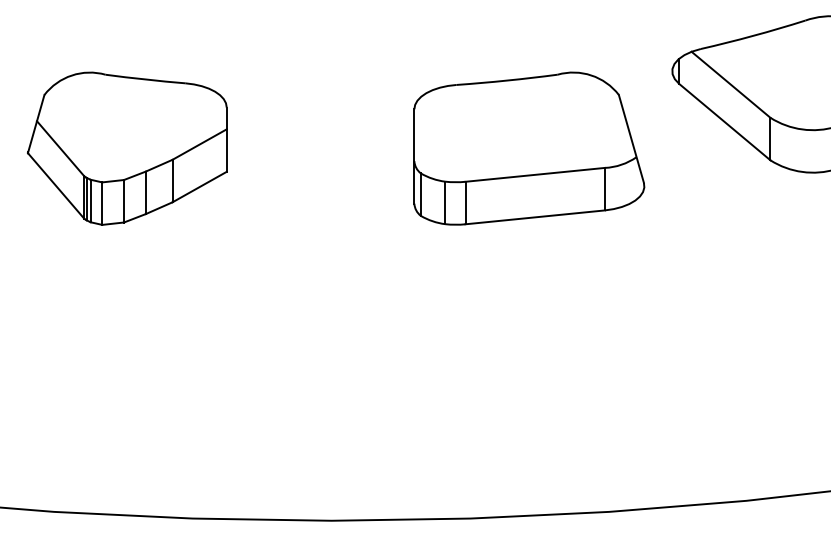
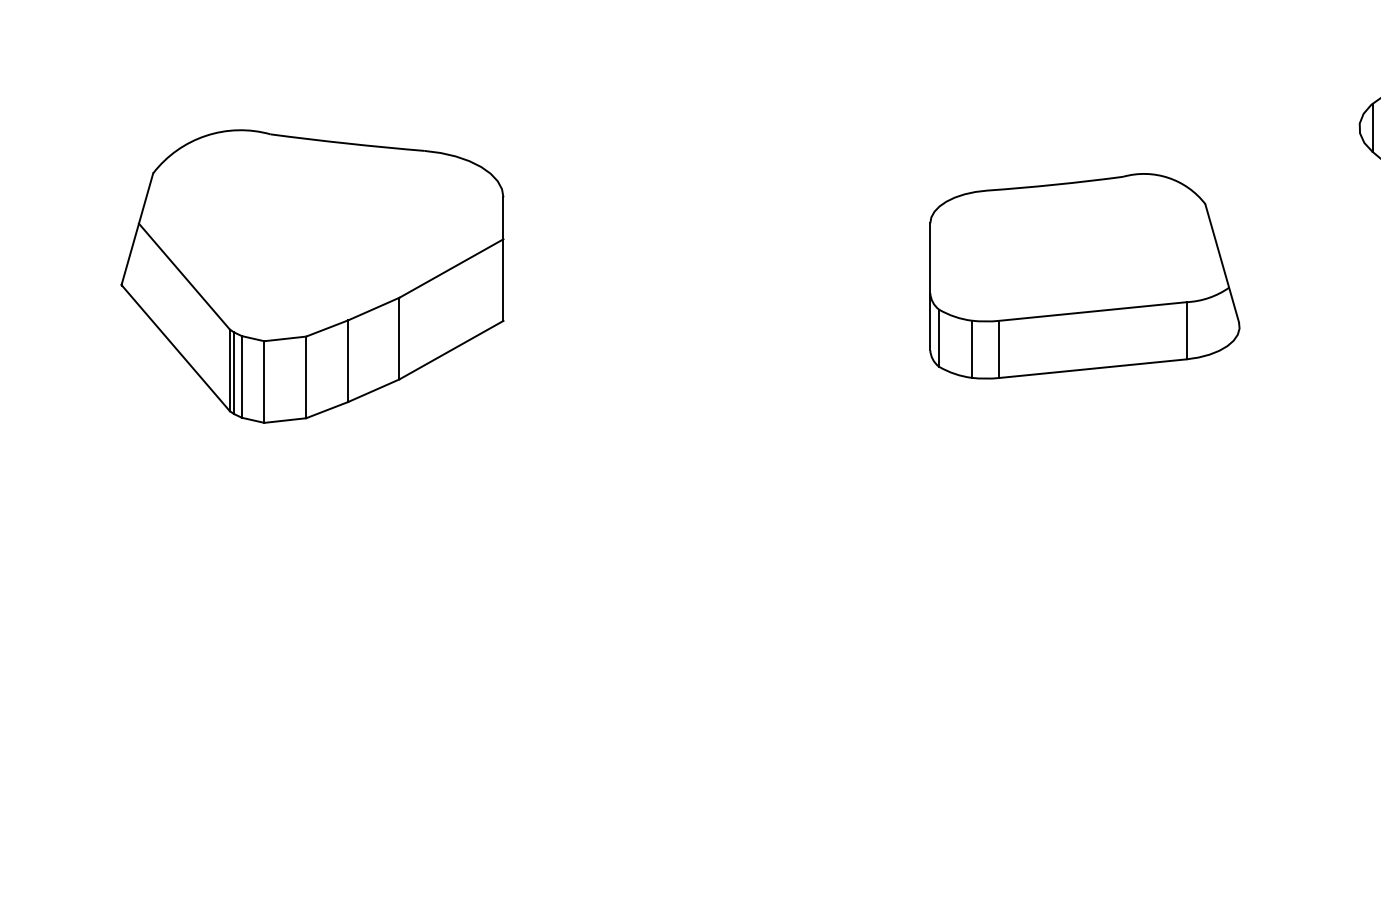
part: (529, 148) -> (1085, 276), size x0.7

